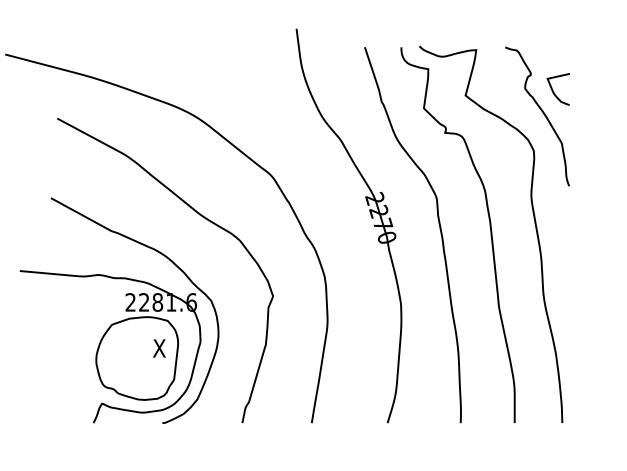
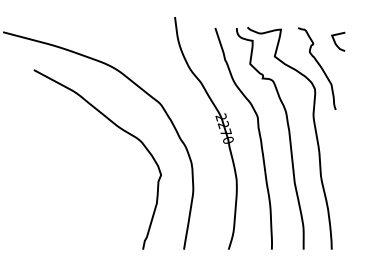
curve: (555, 92) -> (336, 43), moved
part: (119, 310) -> (70, 183), removed

